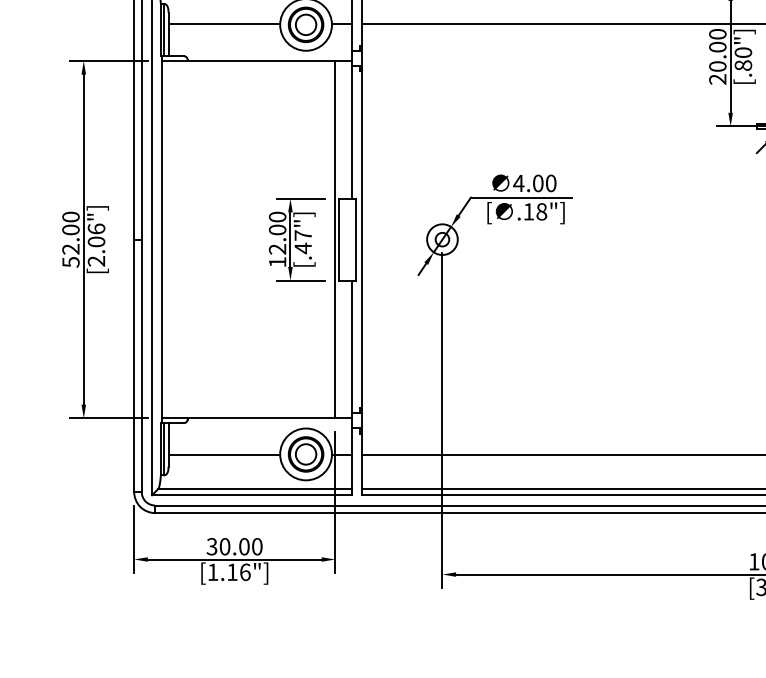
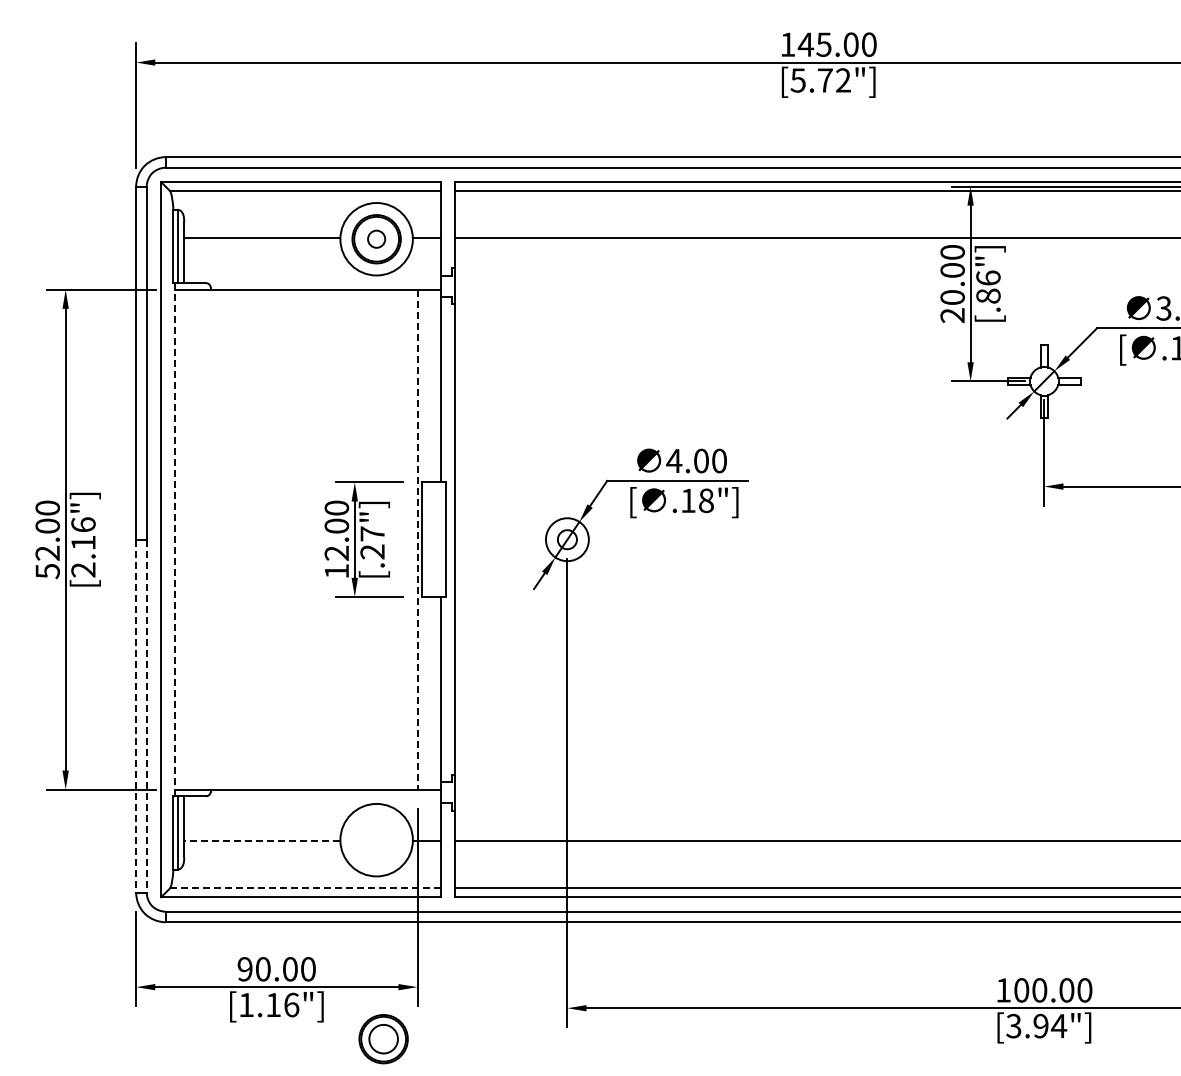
circle: (305, 24) -> (376, 238), size x0.6
text: (743, 52) -> (988, 277), [.80"] -> [.86"]
line: (161, 239) -> (174, 539), solid -> dashed
line: (335, 239) -> (417, 539), solid -> dashed
text: (96, 241) -> (83, 542), [2.06"] -> [2.16"]
text: (303, 248) -> (372, 551), [.47"] -> [.27"]
line: (134, 366) -> (136, 716), solid -> dashed
line: (141, 366) -> (146, 716), solid -> dashed
part: (305, 454) -> (383, 1039), moved
line: (223, 455) -> (261, 841), solid -> dashed
line: (255, 488) -> (305, 888), solid -> dashed
text: (211, 546) -> (244, 969), 30.00 -> 90.00

